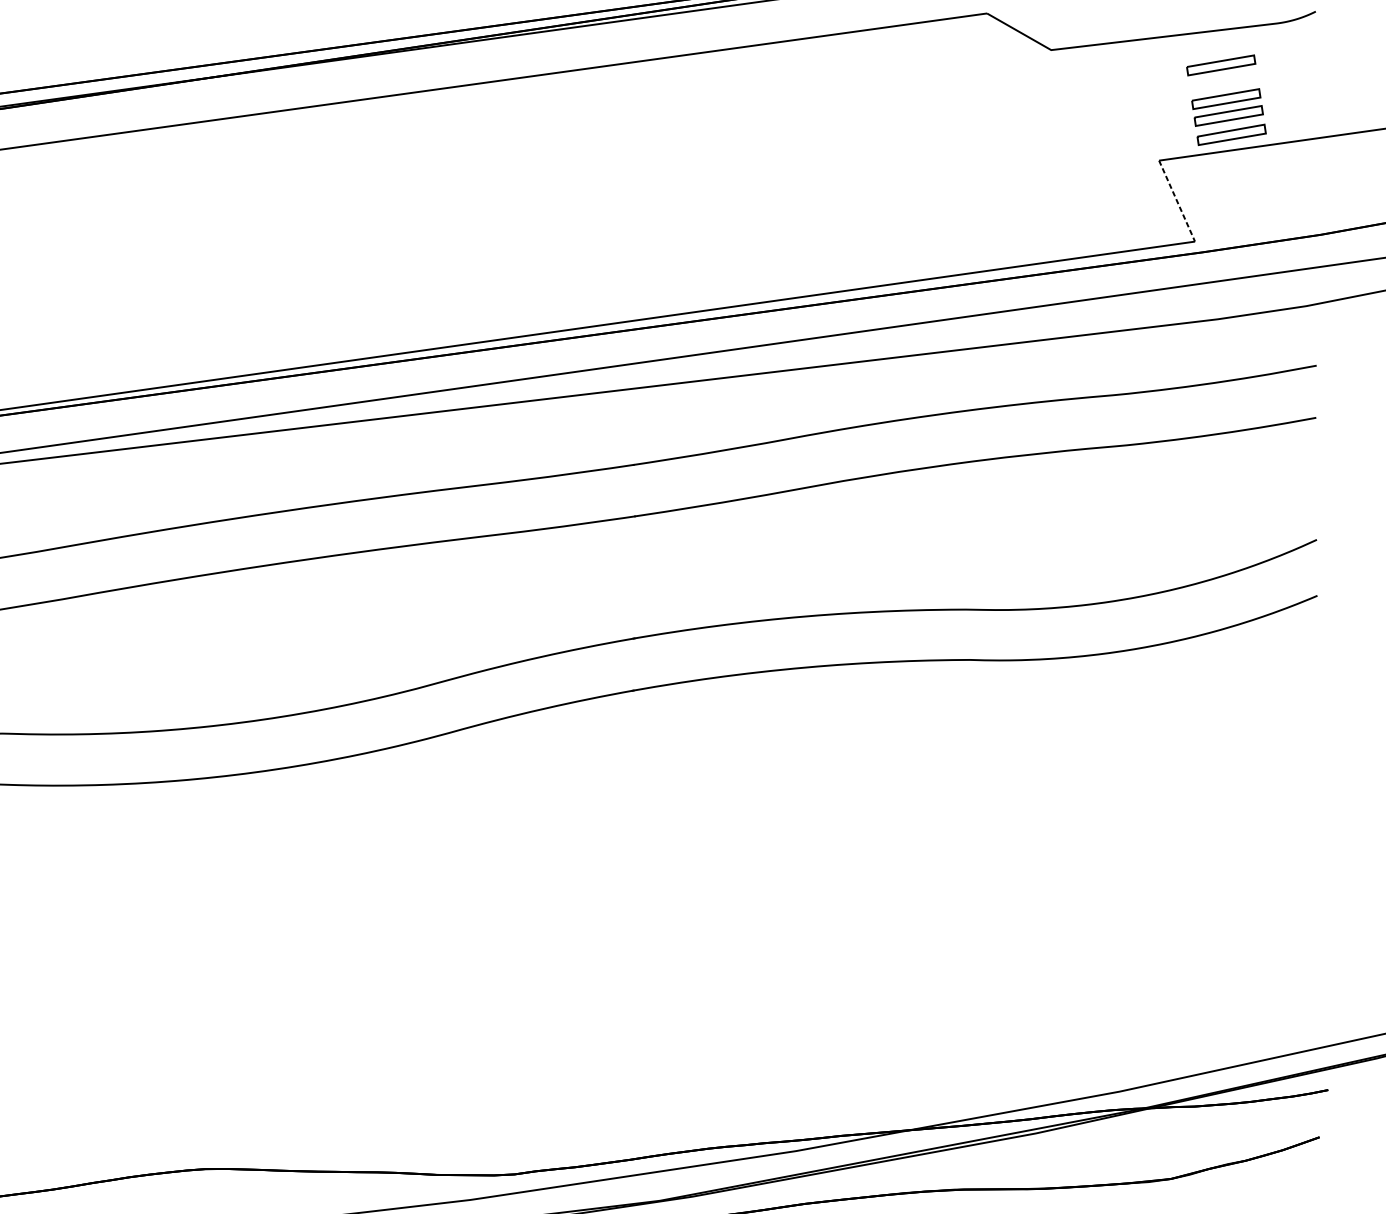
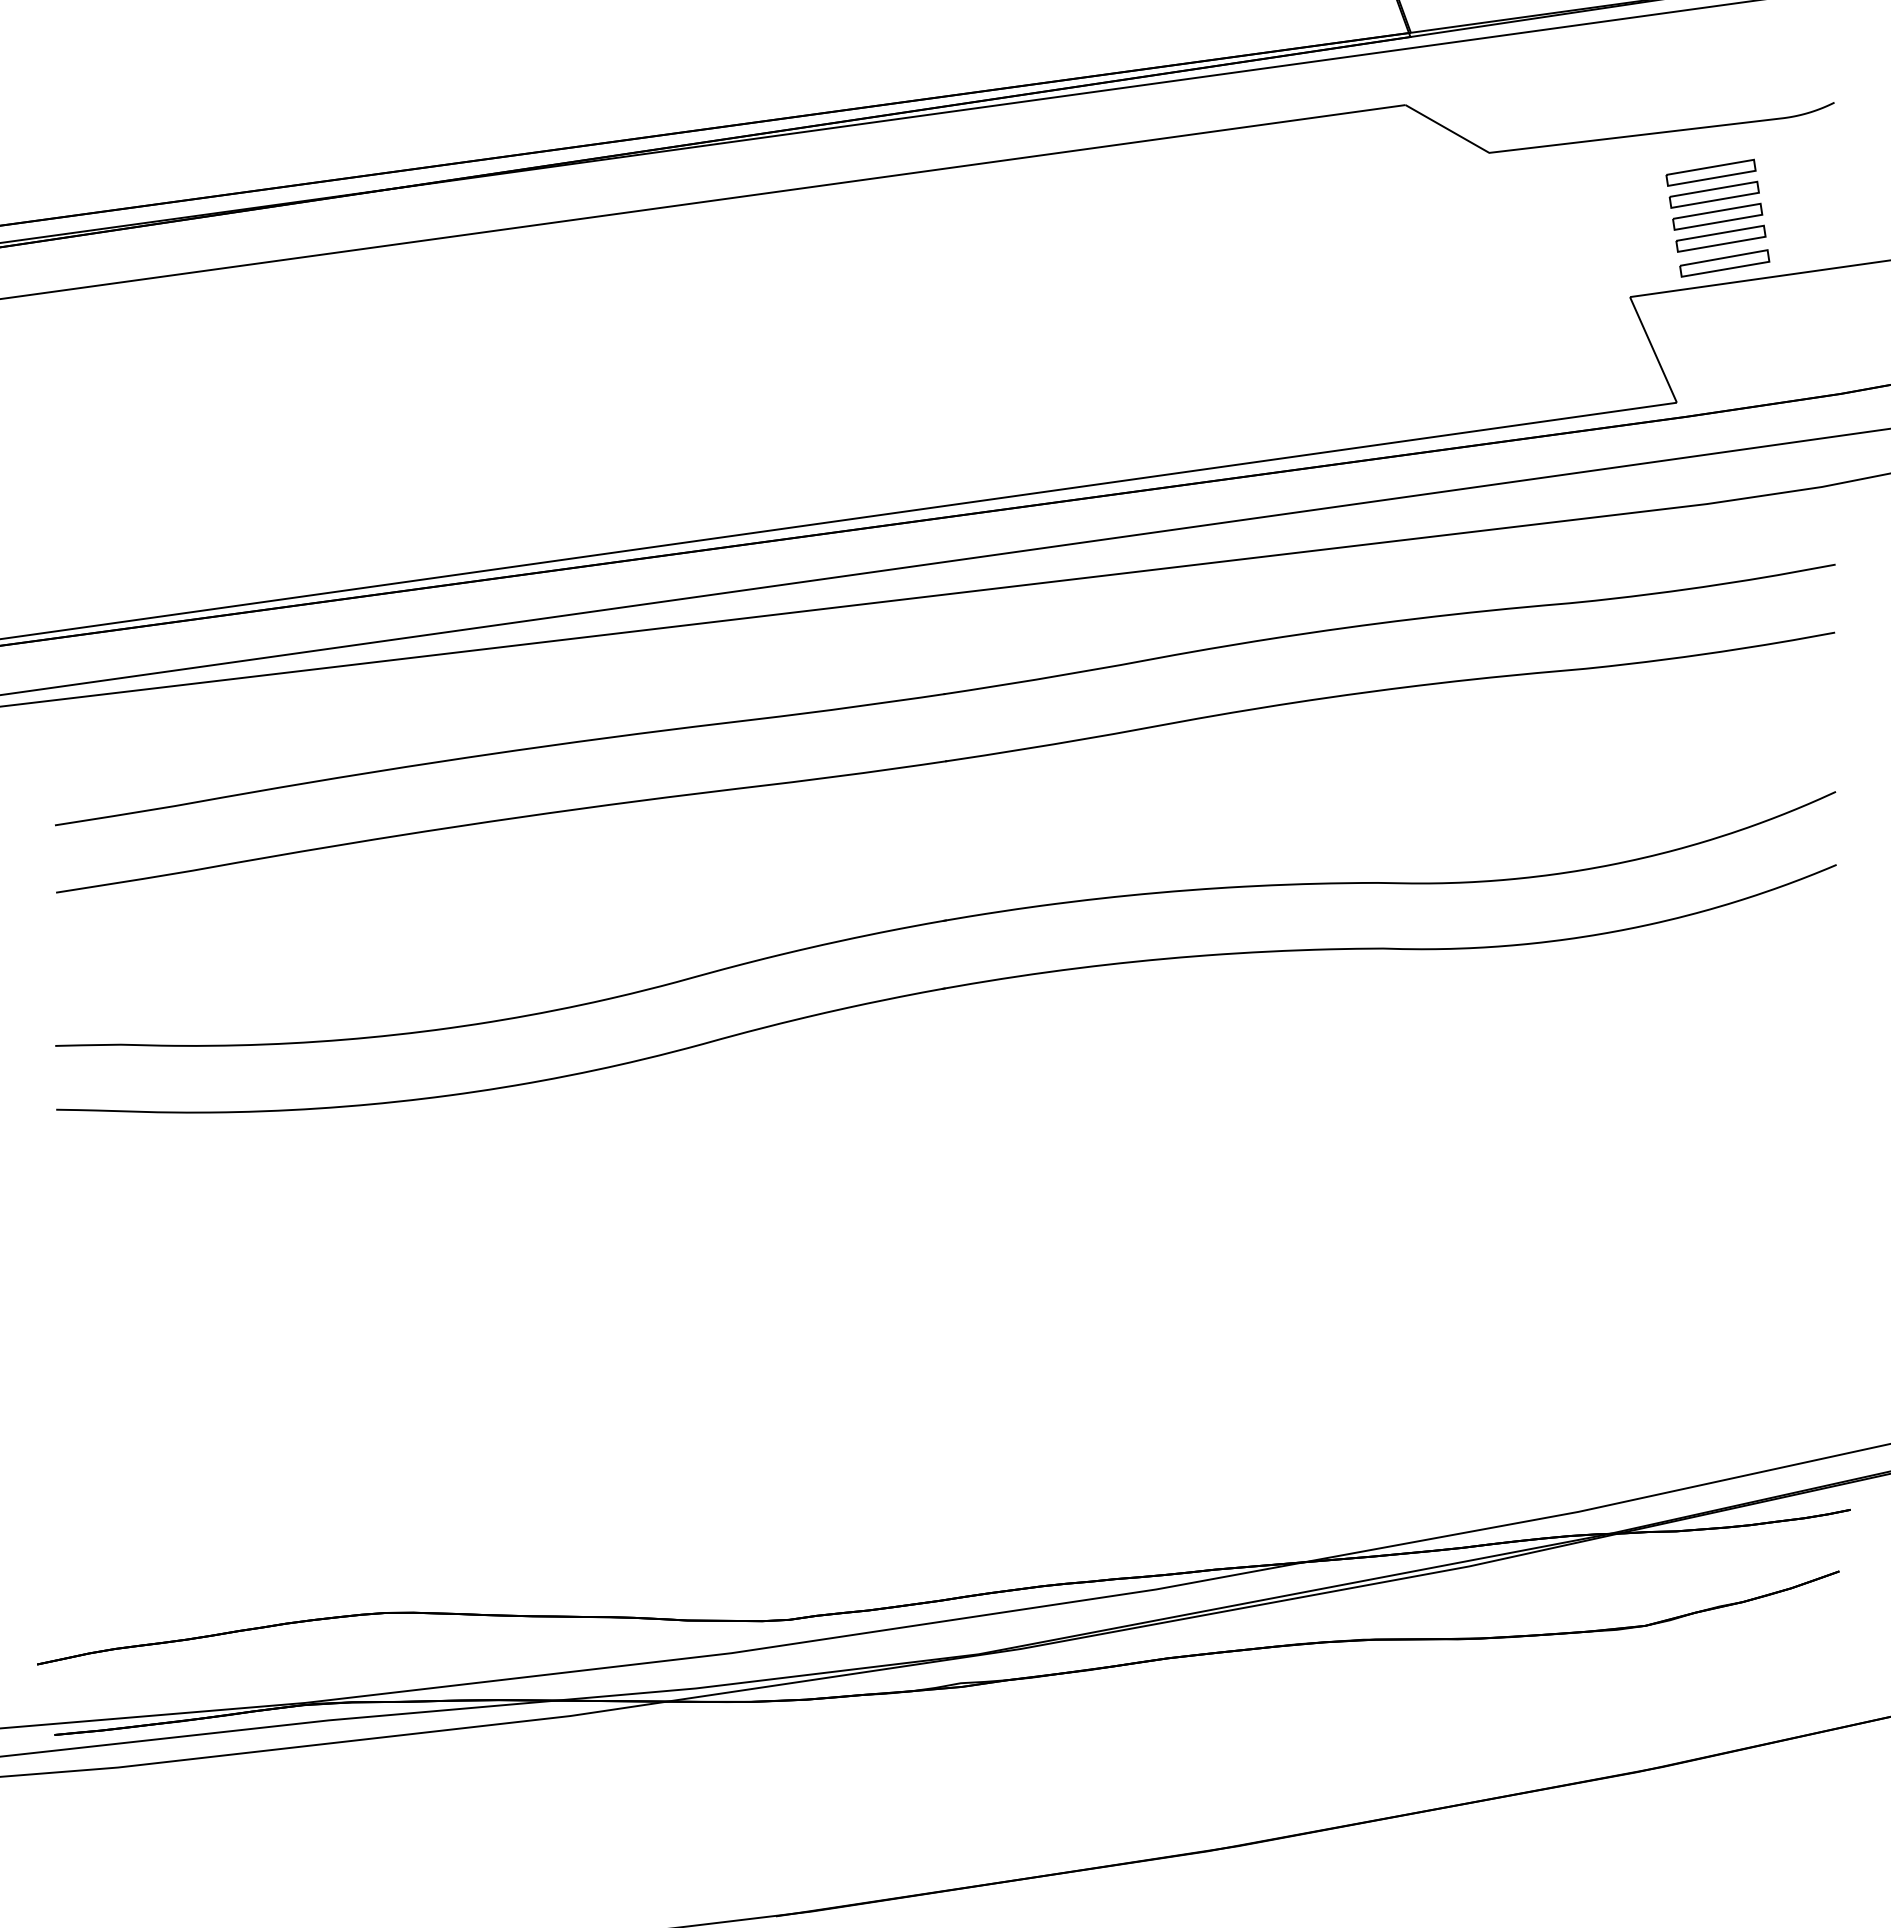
part: (1223, 82) -> (1713, 194), added
line: (1177, 200) -> (1653, 349), dashed -> solid

